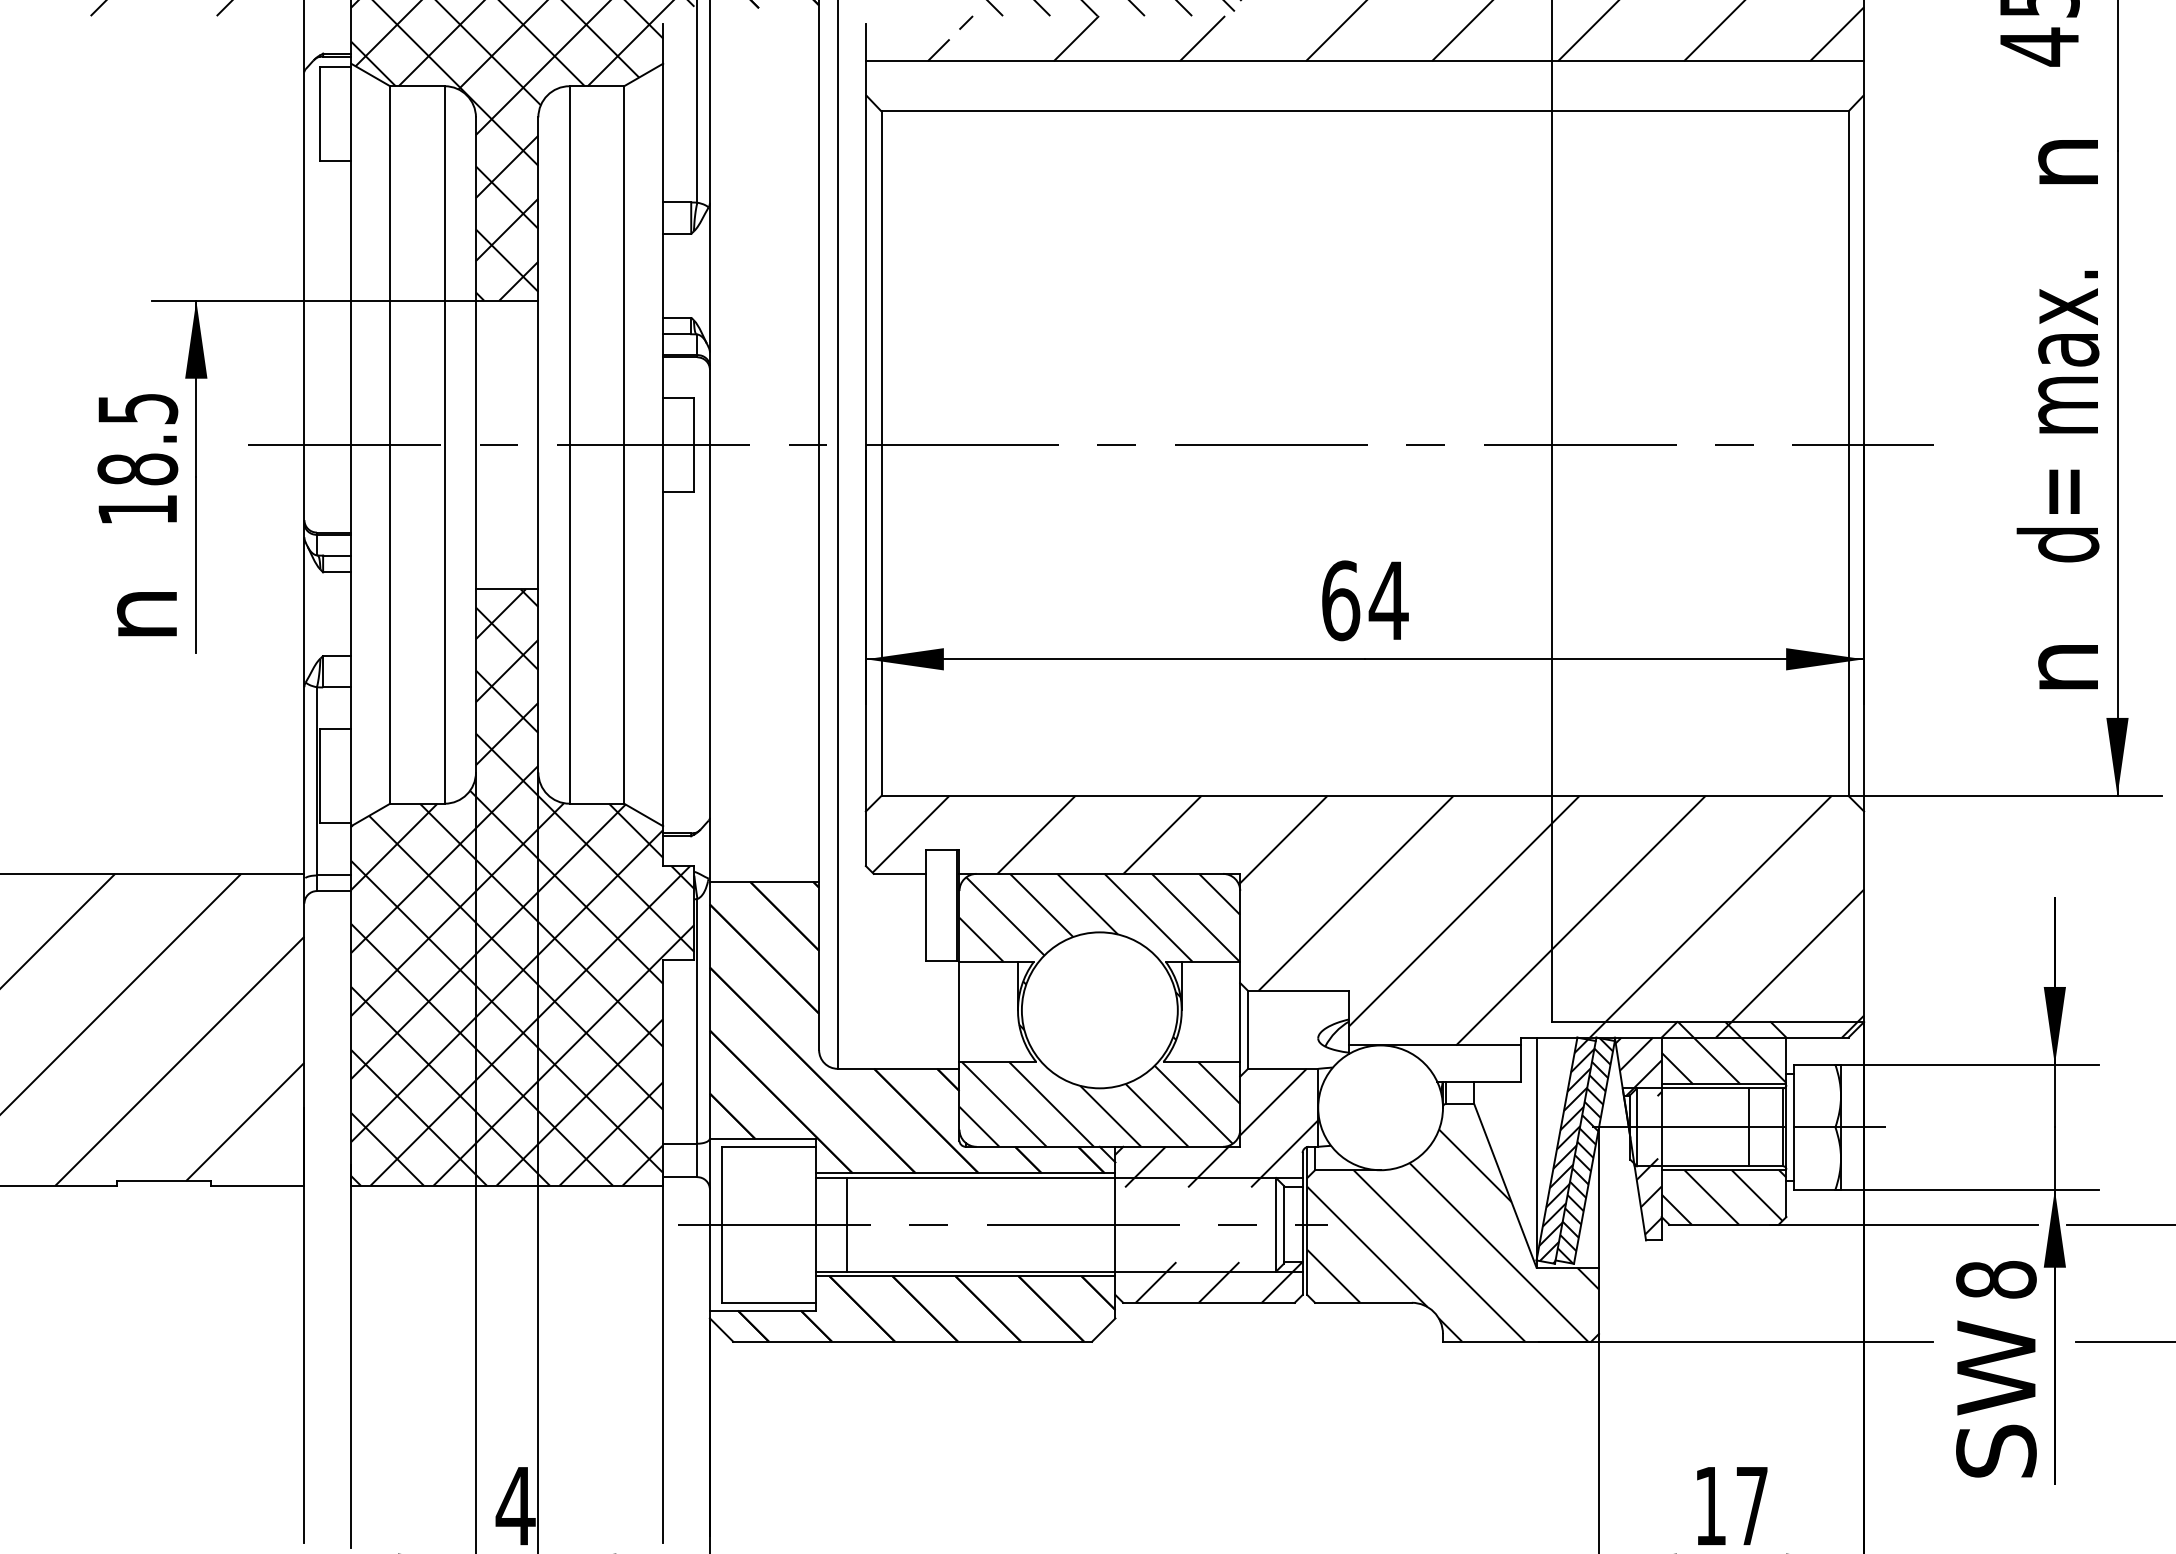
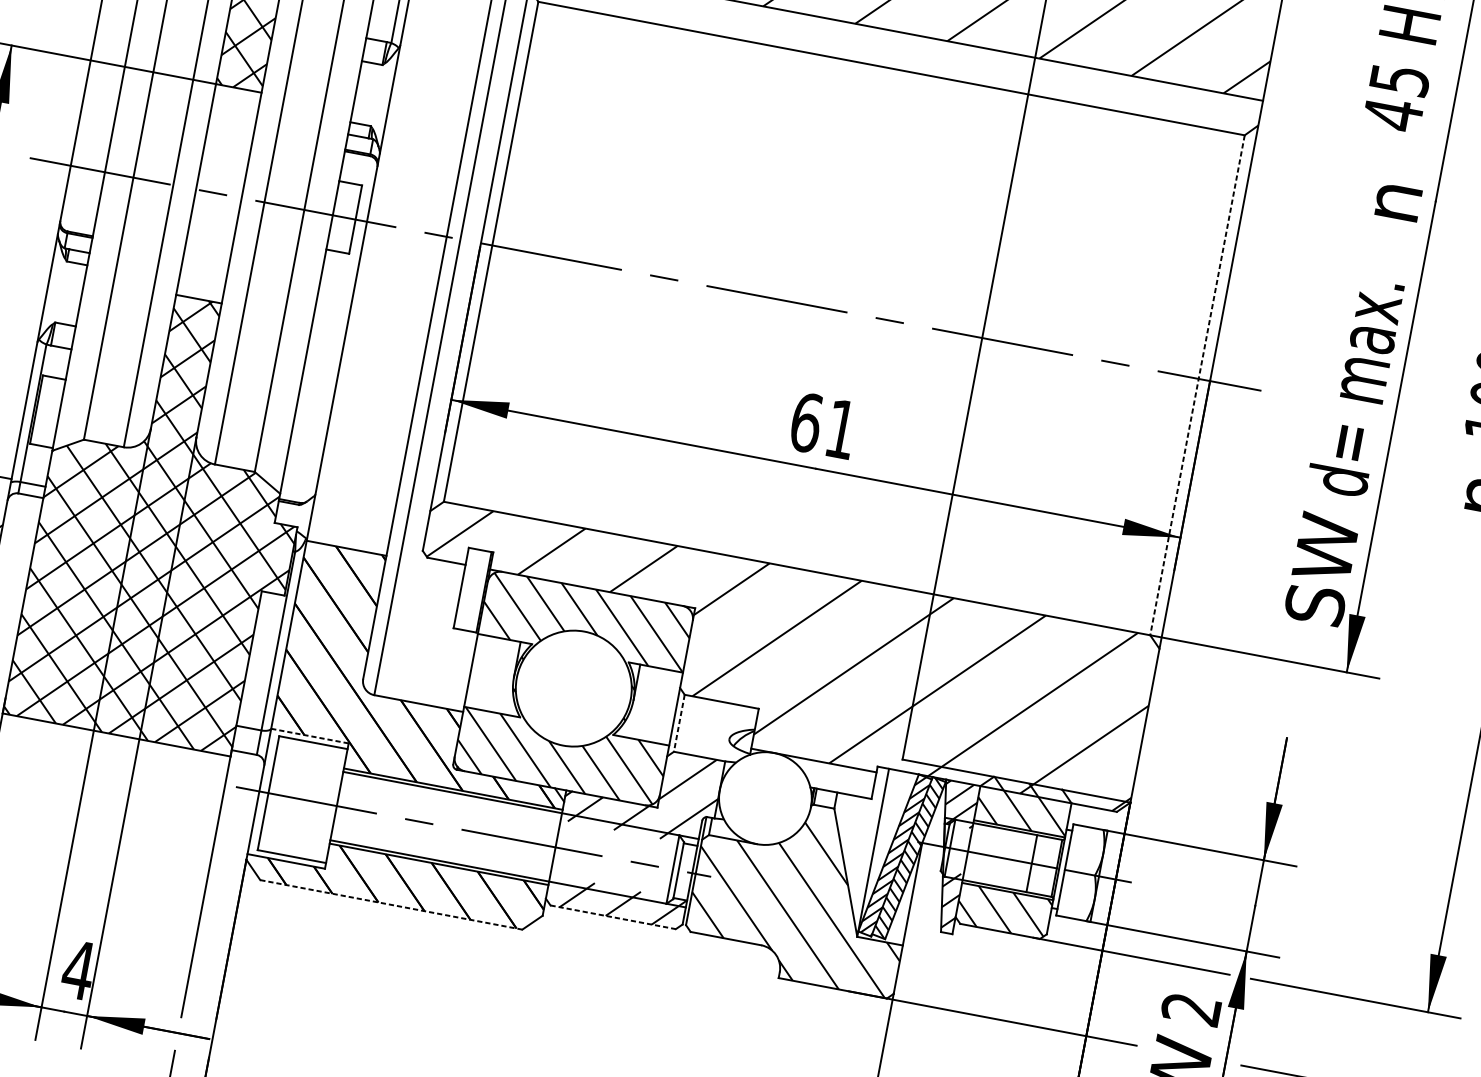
line: (1848, 454) -> (1197, 385), solid -> dashed
text: (1388, 600) -> (841, 429), 64 -> 61
text: (2058, 665) -> (1321, 569), n -> SW
line: (1248, 1029) -> (679, 723), solid -> dashed
line: (763, 1139) -> (310, 736), solid -> dashed
line: (847, 1224) -> (359, 810), removed
text: (1996, 1279) -> (1191, 1008), 8 -> 2
line: (1209, 1302) -> (613, 917), solid -> dashed
line: (913, 1341) -> (391, 904), solid -> dashed

